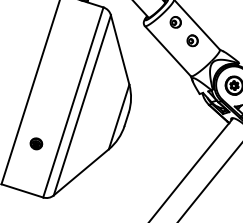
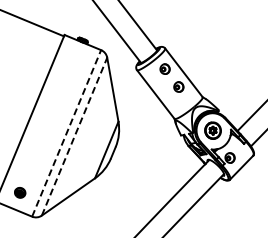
line: (73, 101) -> (66, 132), solid -> dashed
line: (82, 105) -> (74, 136), solid -> dashed
part: (36, 143) -> (20, 192), moved

